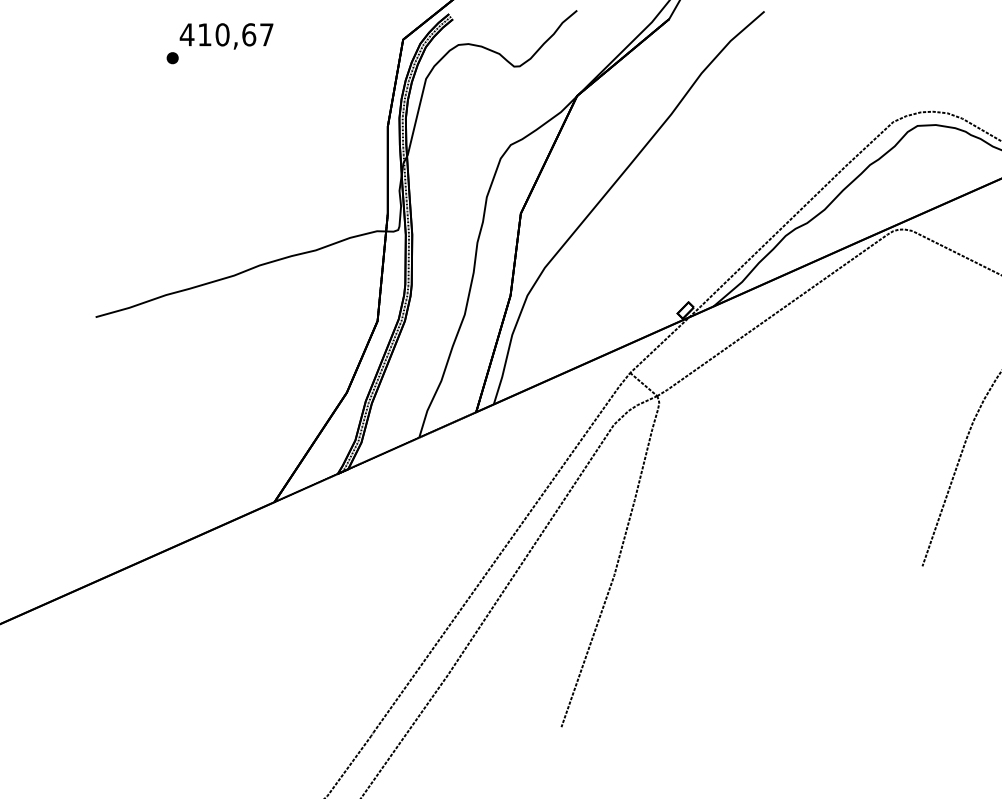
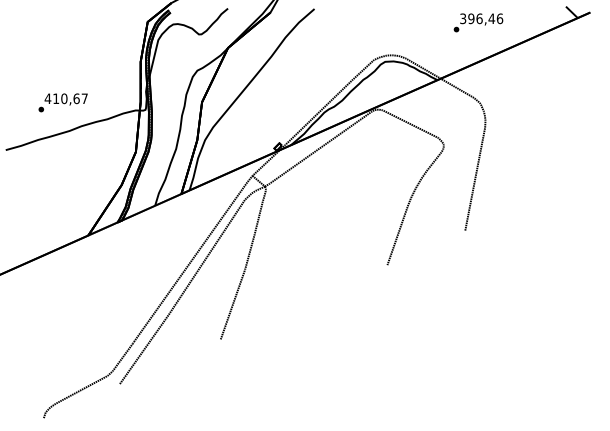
text: (218, 42) -> (62, 102), moved

